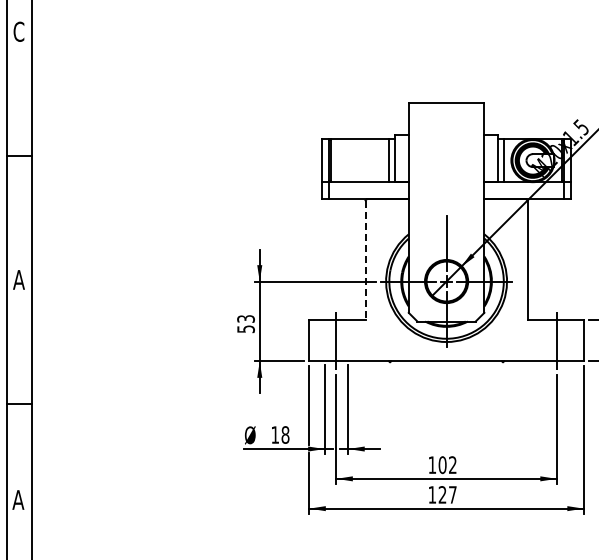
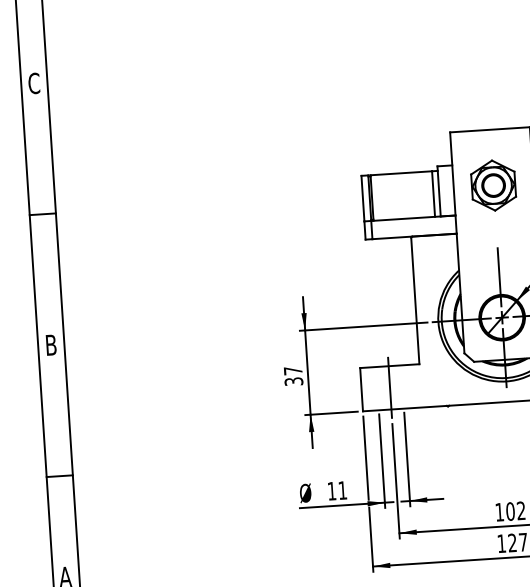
part: (446, 156) -> (493, 185), added
line: (365, 260) -> (415, 301), dashed -> solid
text: (18, 279) -> (50, 344), A -> B
text: (245, 323) -> (292, 375), 53 -> 37
text: (285, 434) -> (342, 489), 18 -> 11

